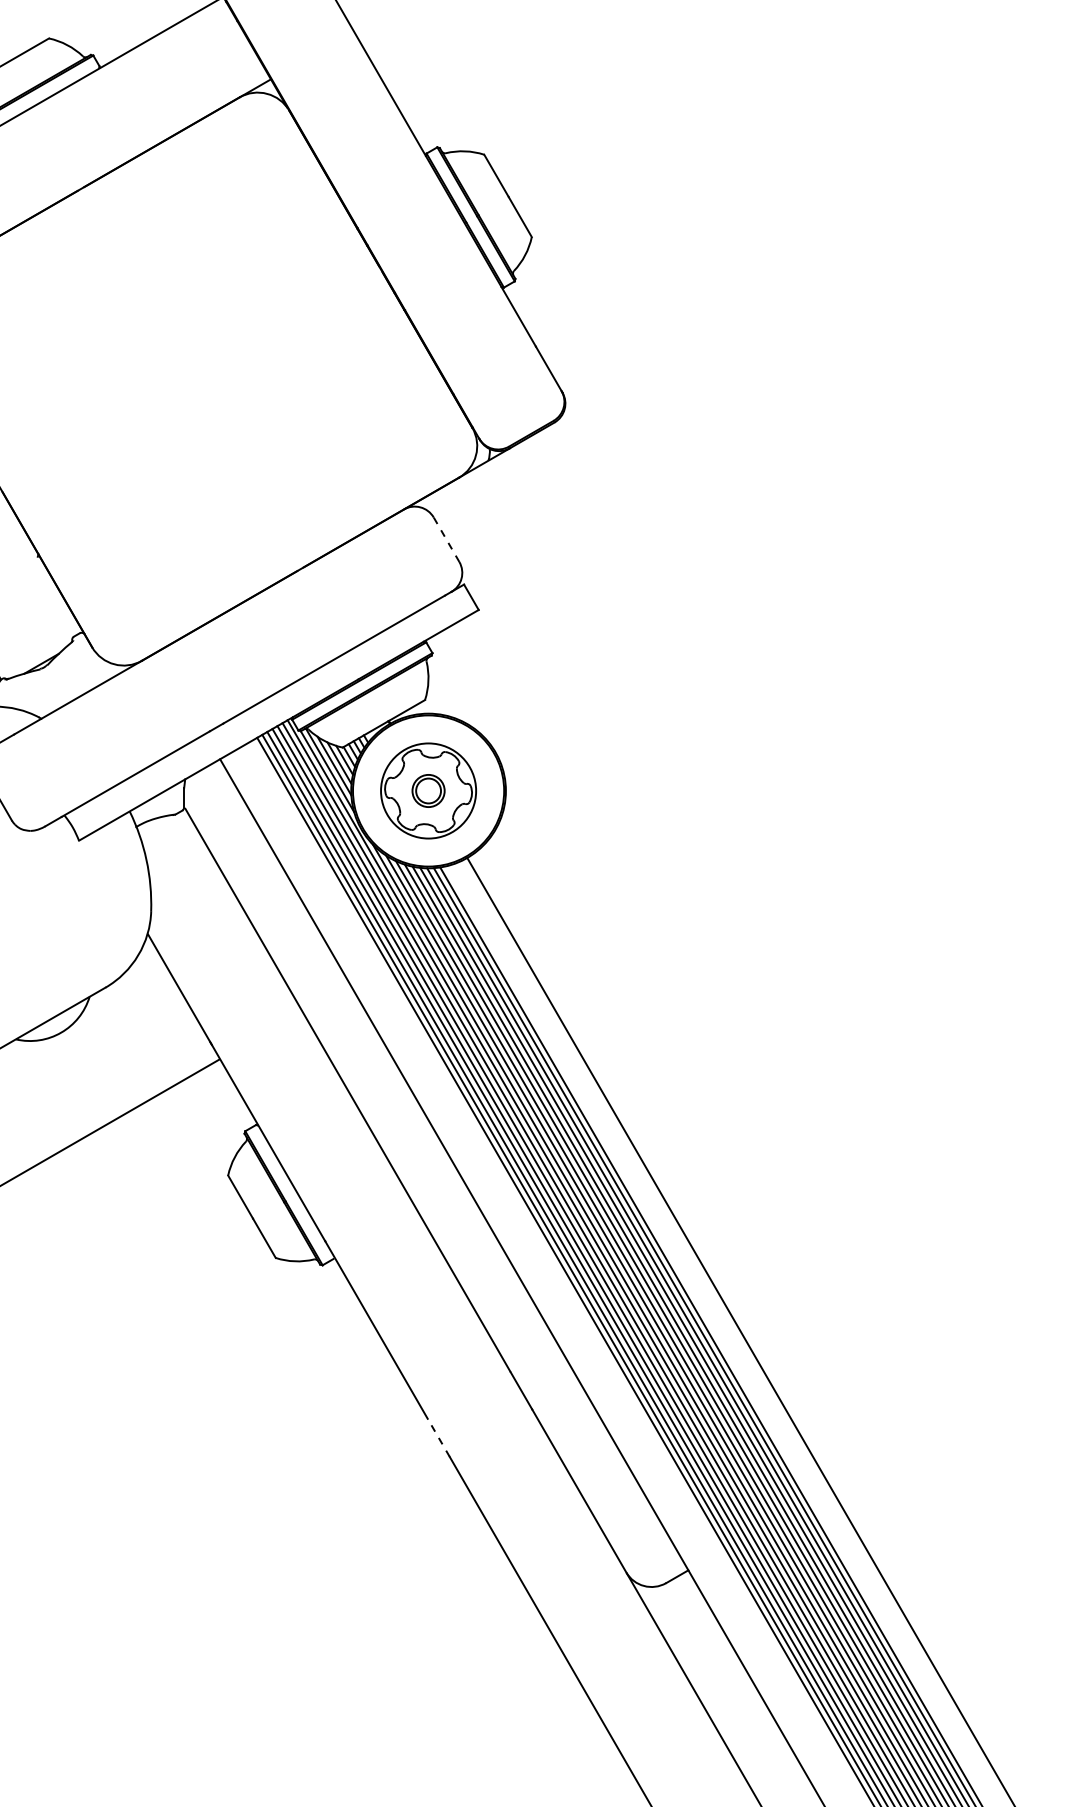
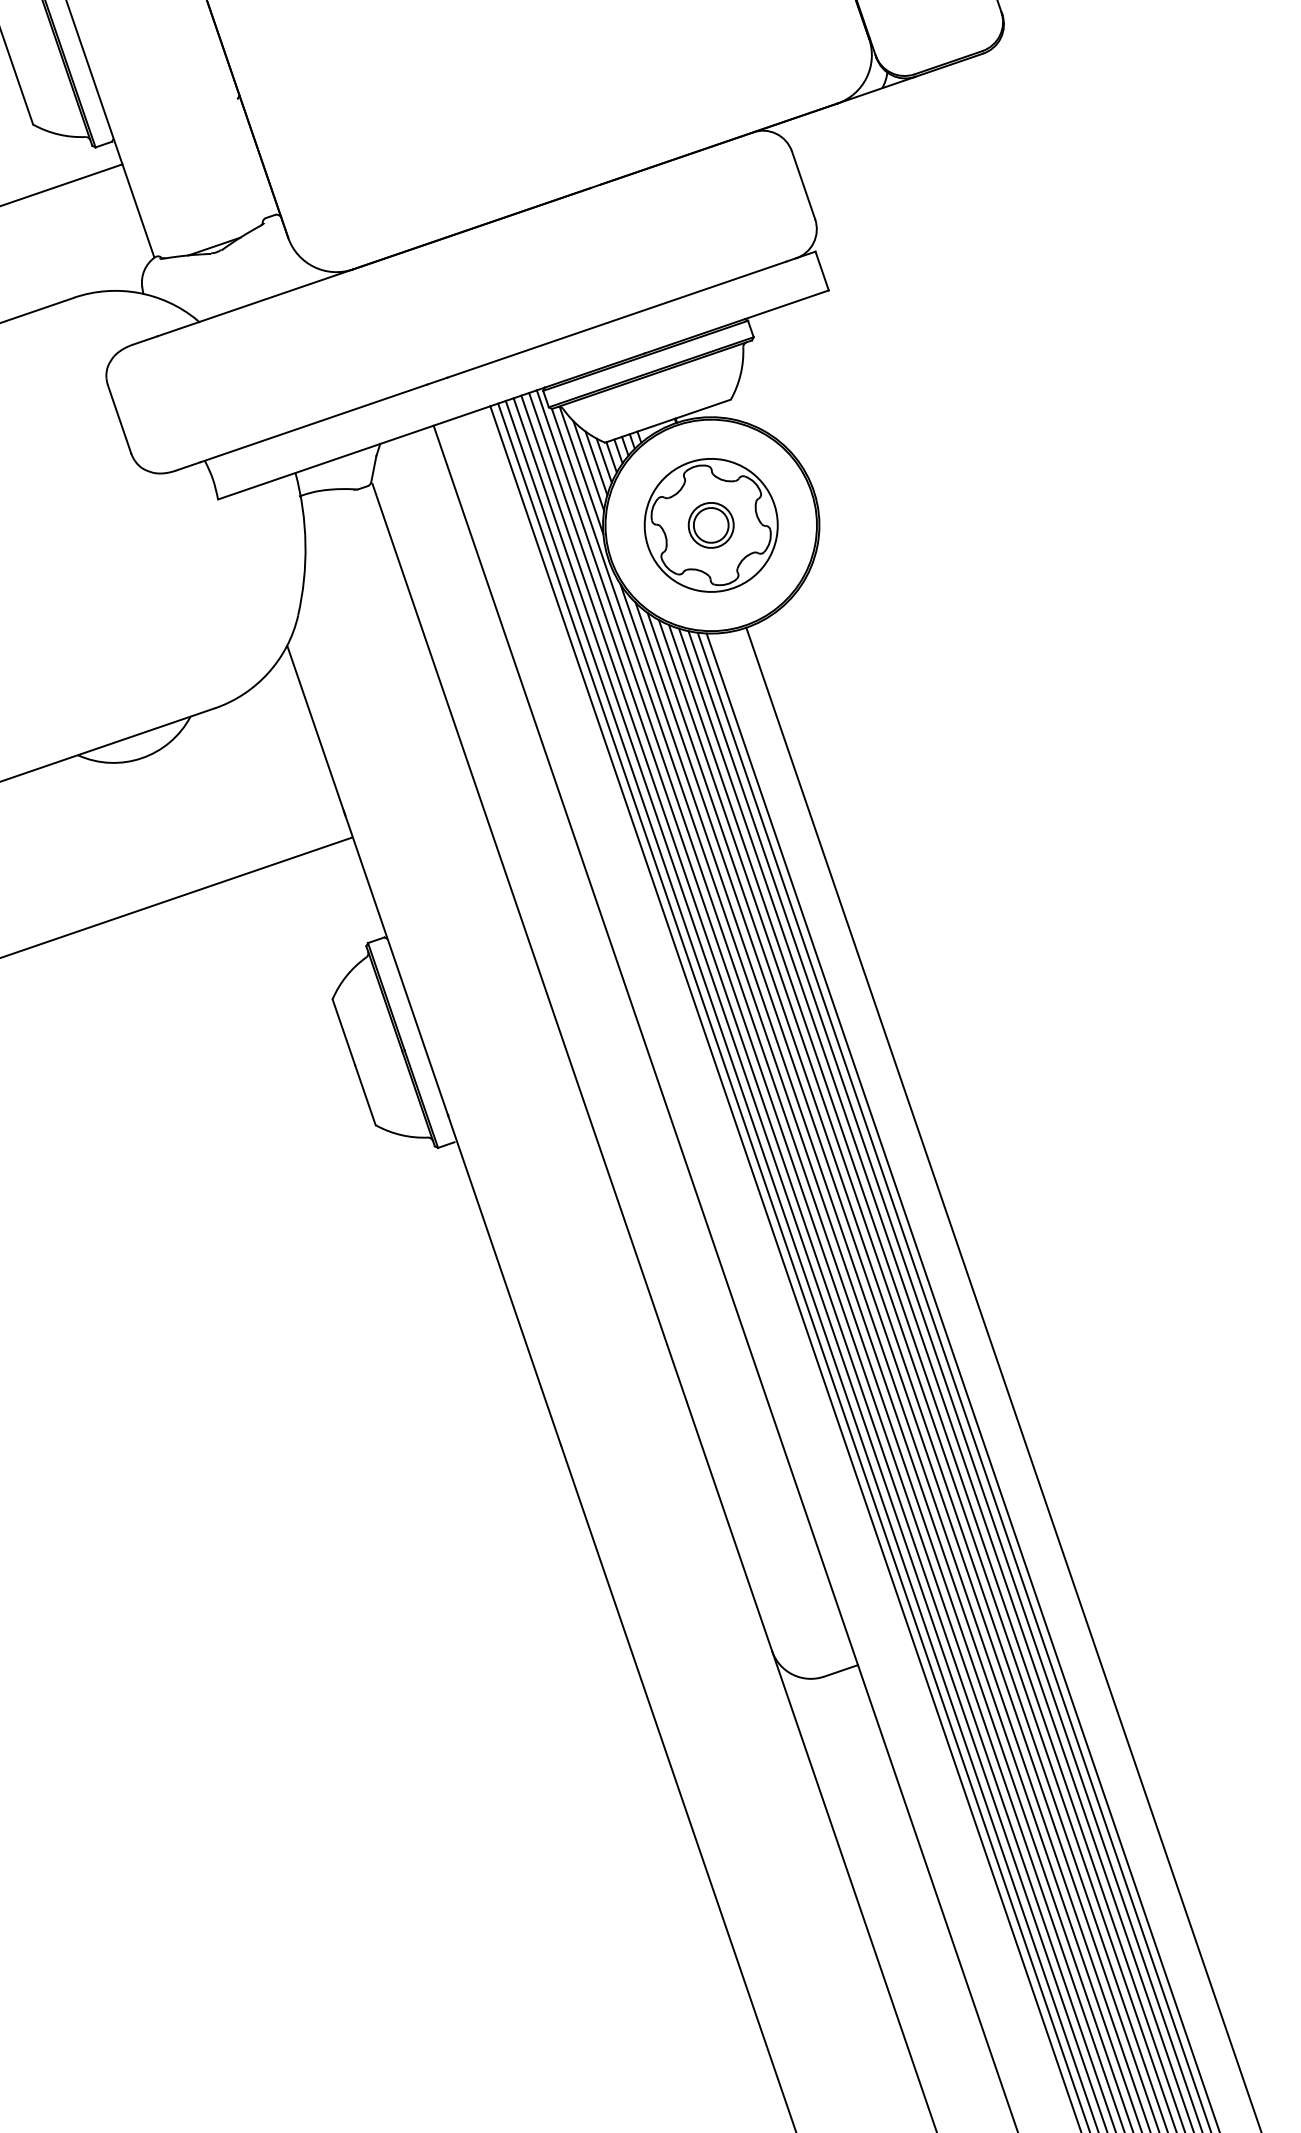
line: (446, 539) -> (803, 185), dashed -> solid
line: (439, 1438) -> (551, 1417), dashed -> solid

